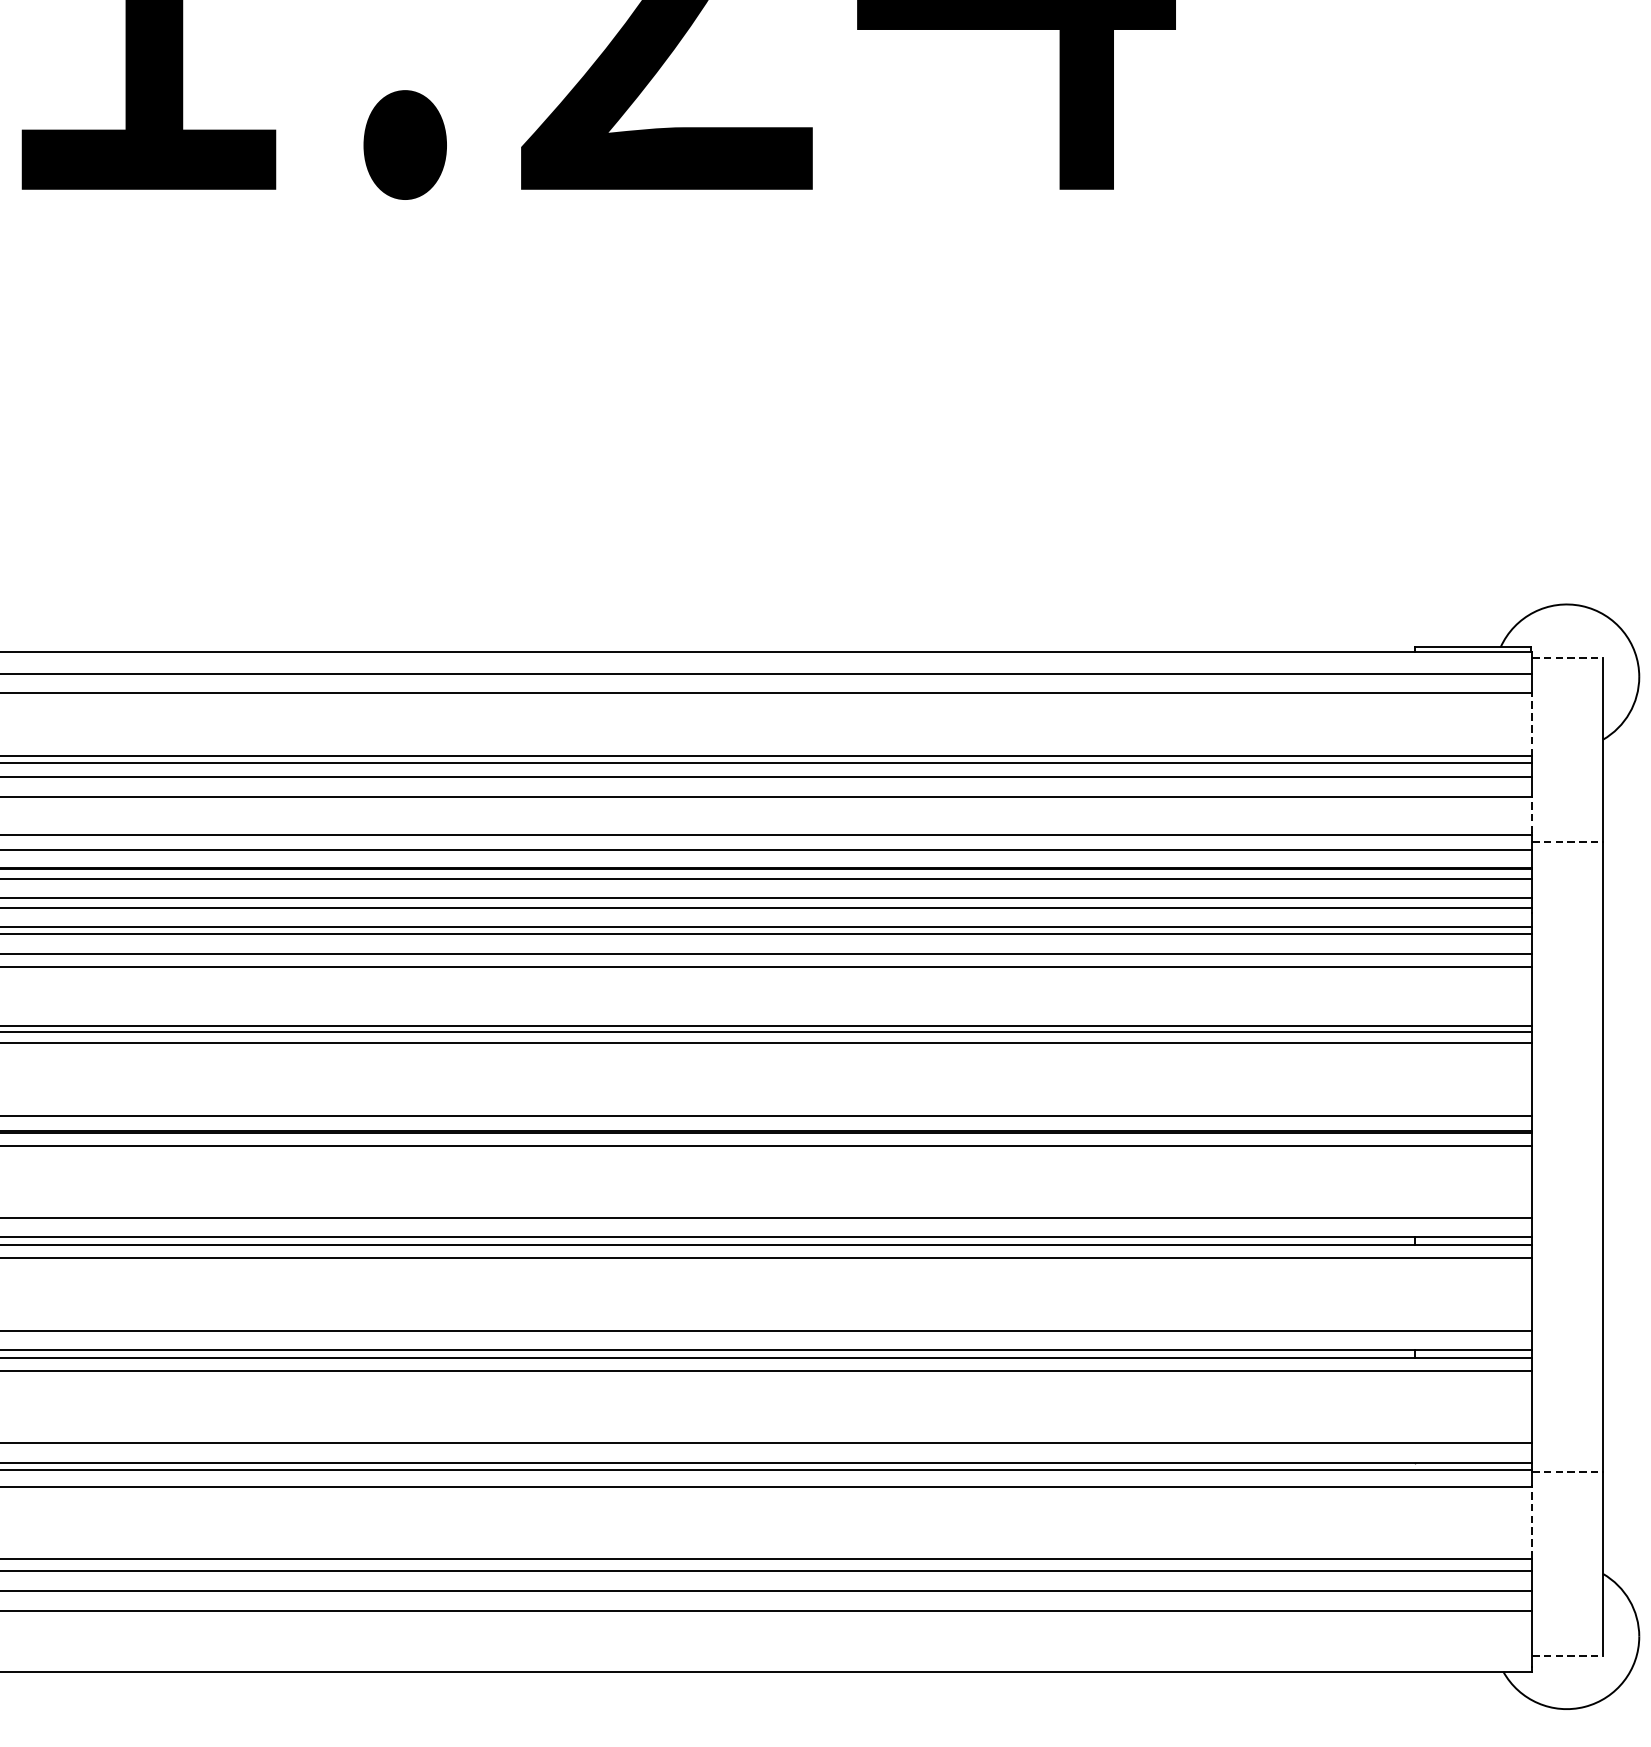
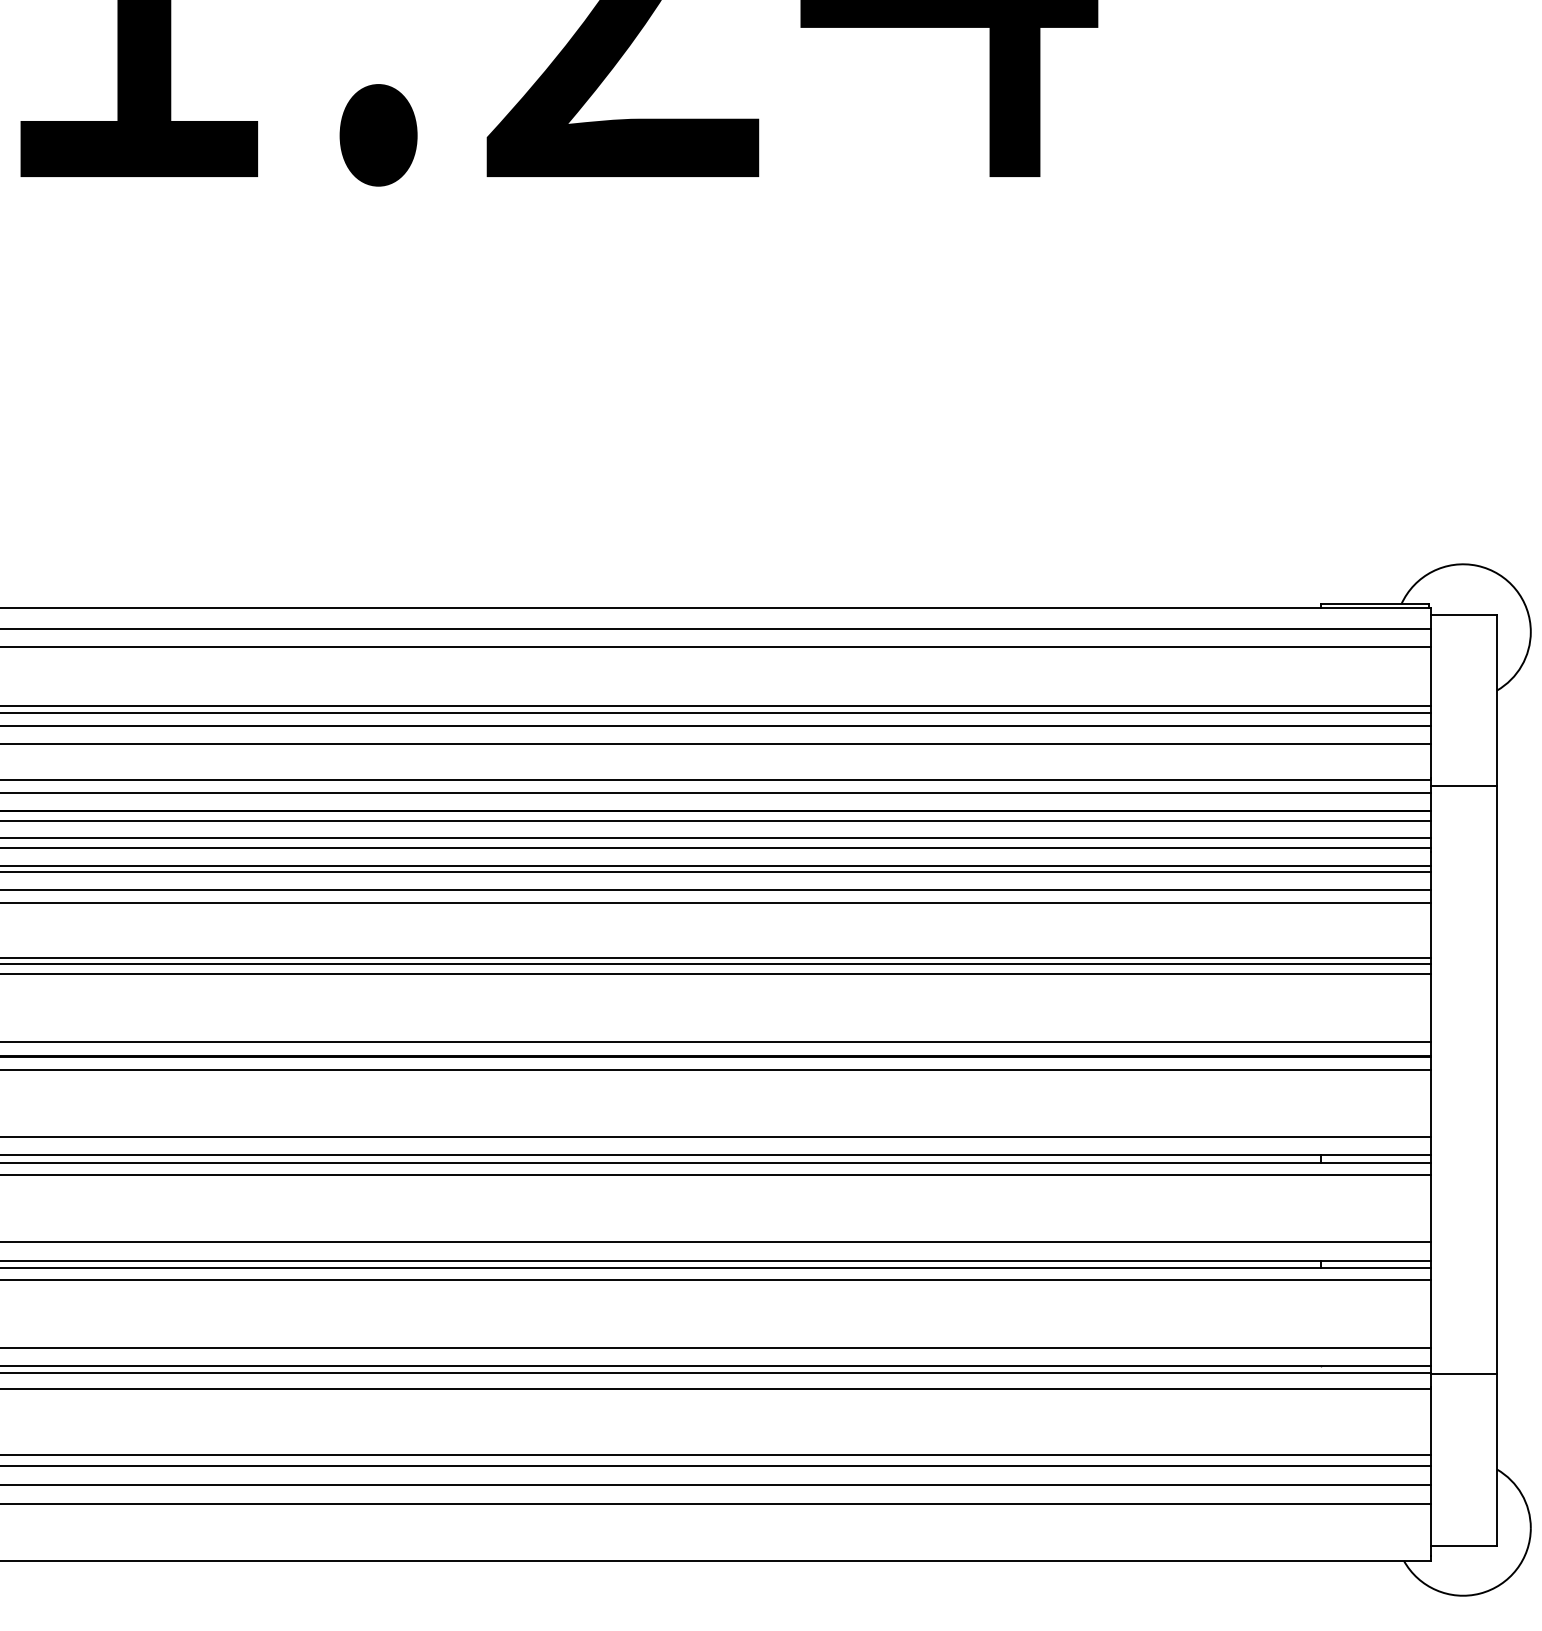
line: (1568, 658) -> (1464, 614), dashed -> solid
line: (1531, 724) -> (1430, 676), dashed -> solid
line: (1531, 814) -> (1430, 760), dashed -> solid
line: (1568, 841) -> (1464, 785), dashed -> solid
line: (1568, 1472) -> (1464, 1374), dashed -> solid
line: (1531, 1522) -> (1430, 1421), dashed -> solid
line: (1568, 1655) -> (1464, 1545), dashed -> solid

